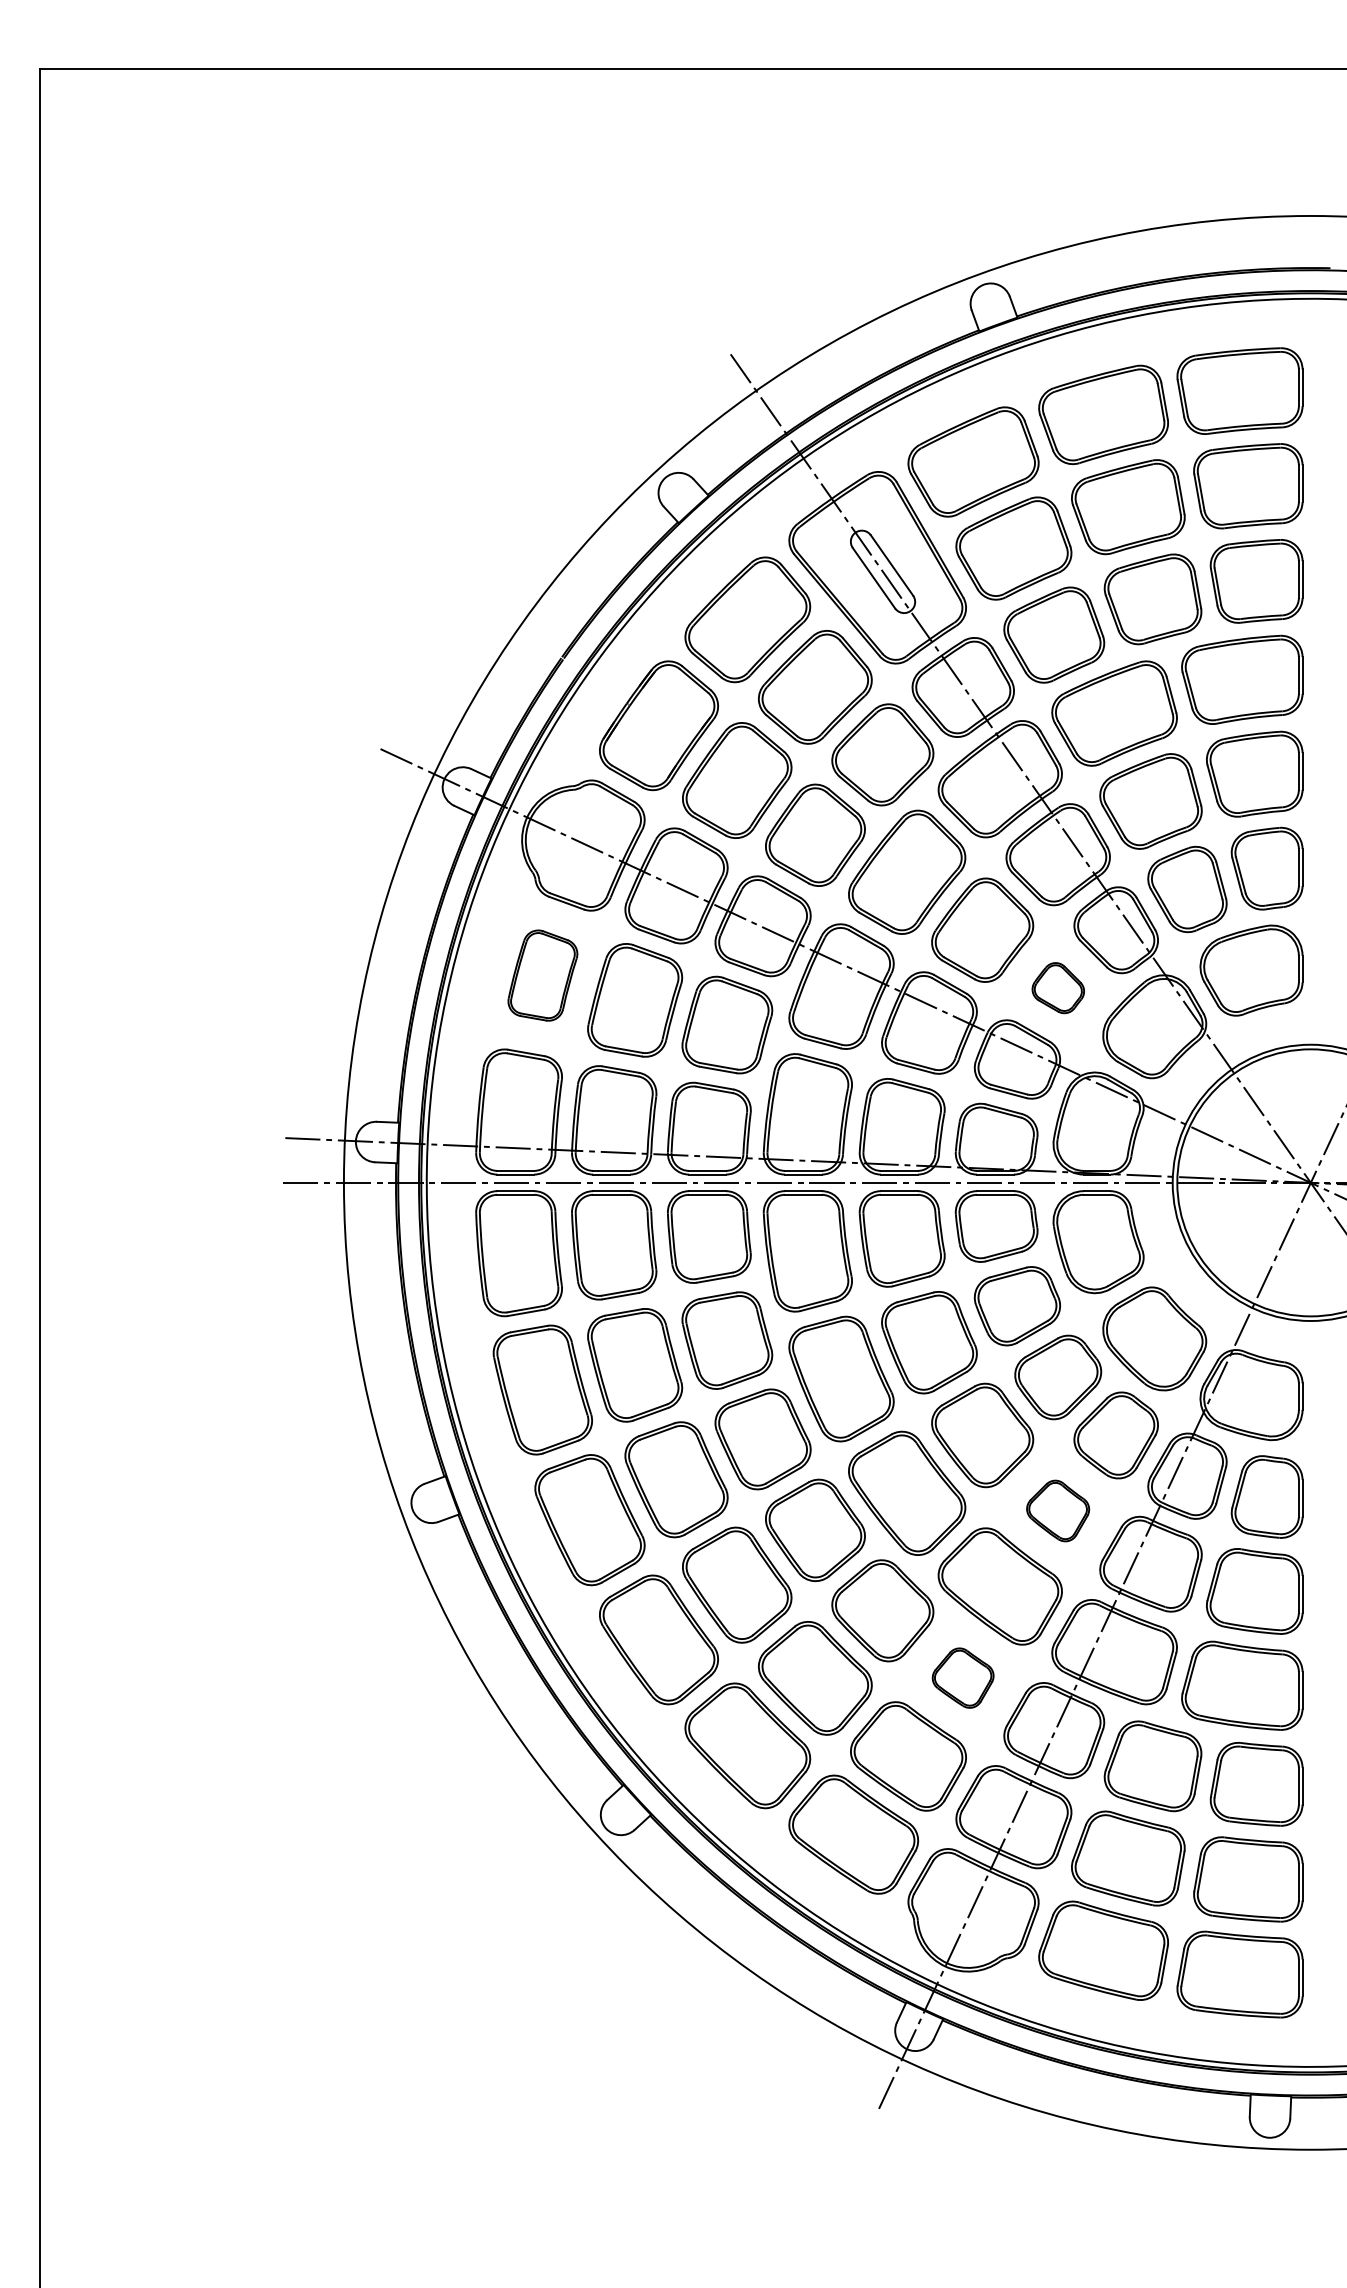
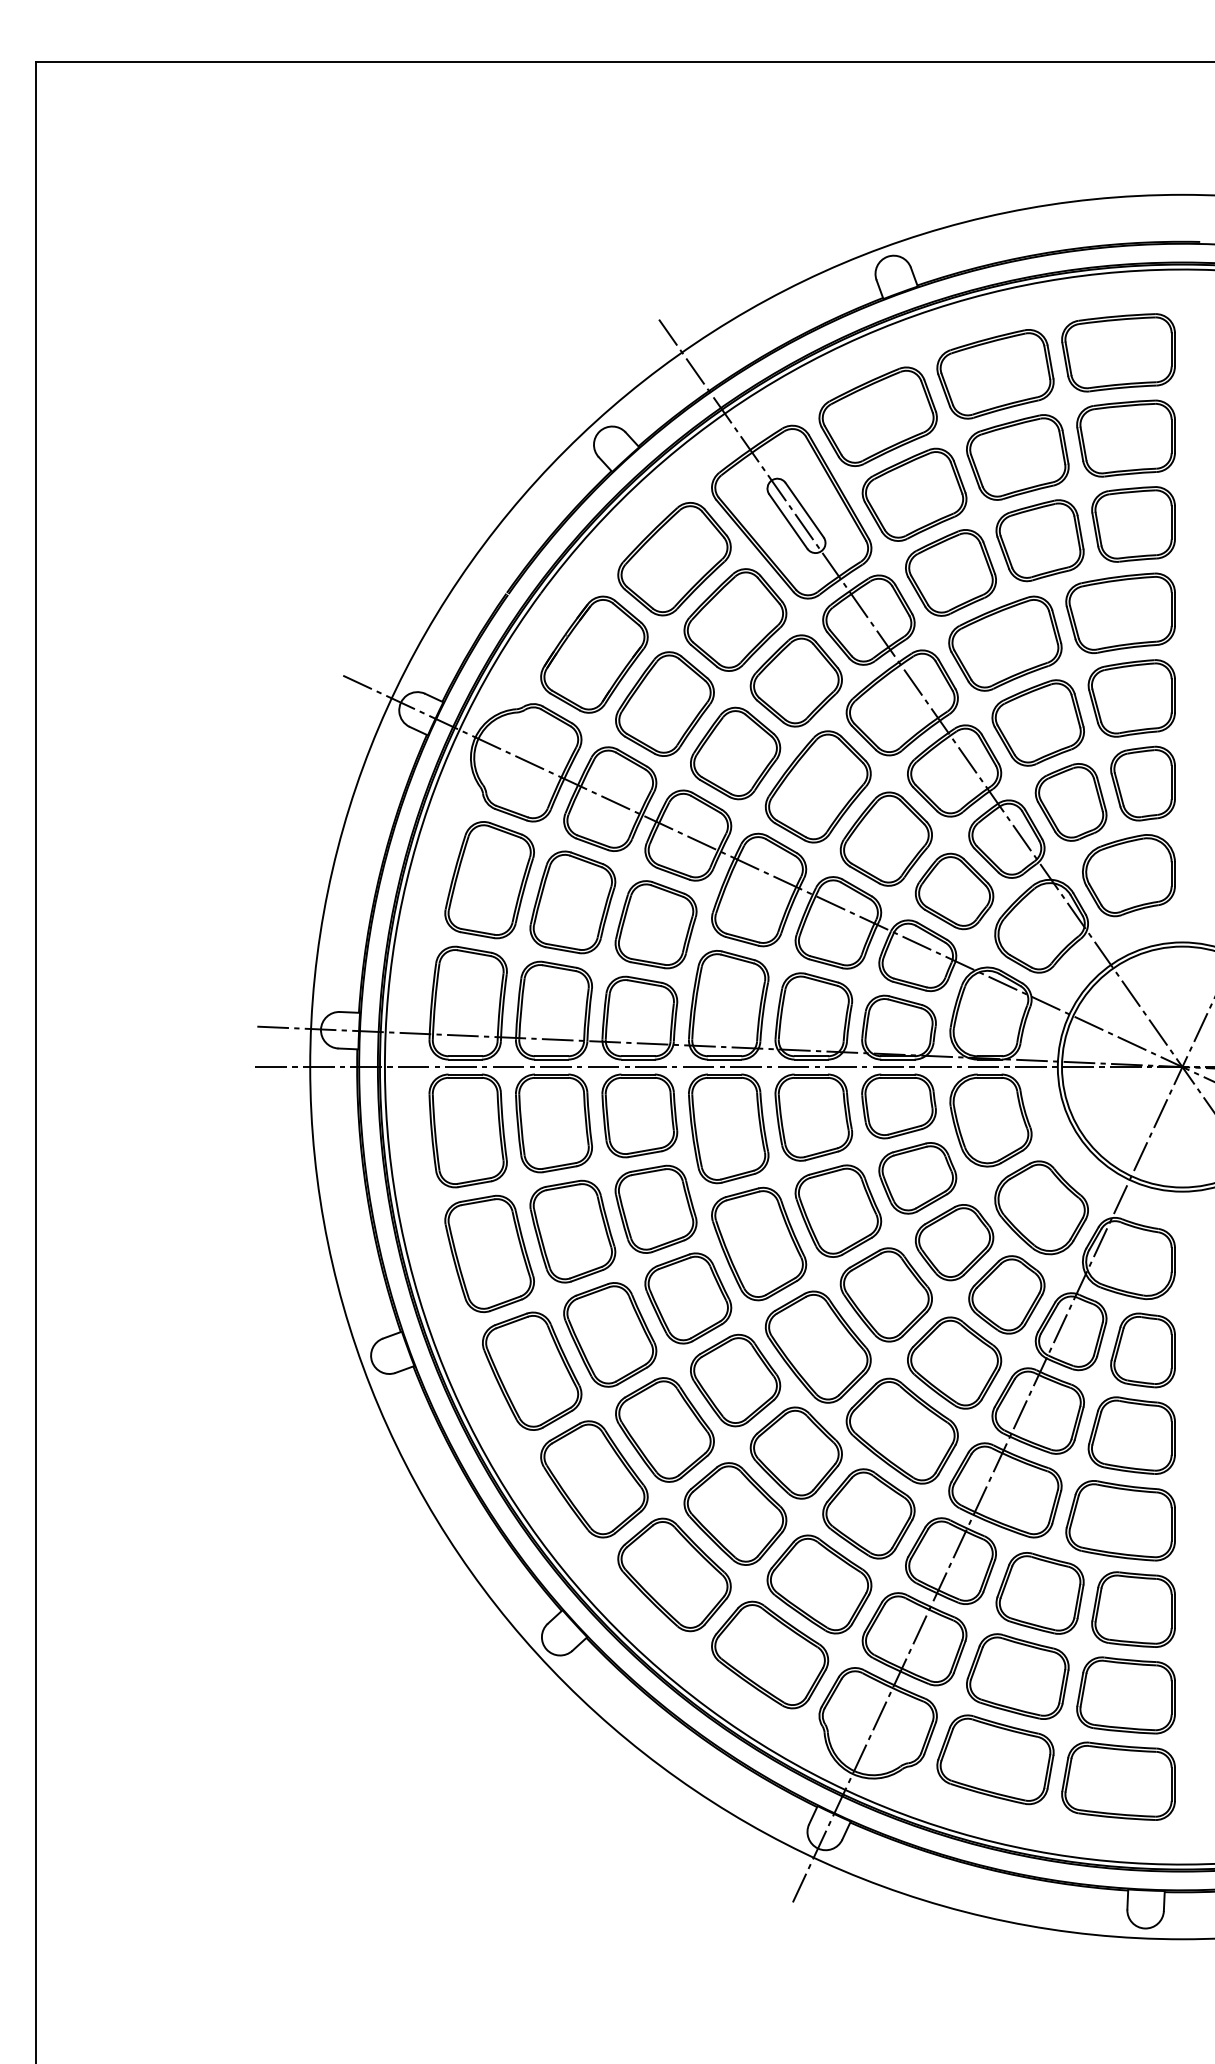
part: (542, 975) -> (489, 879), size x1.43
part: (1058, 987) -> (954, 890), size x1.67
part: (1057, 1510) -> (953, 1362), size x1.67
part: (962, 1677) -> (868, 1513), size x1.67

